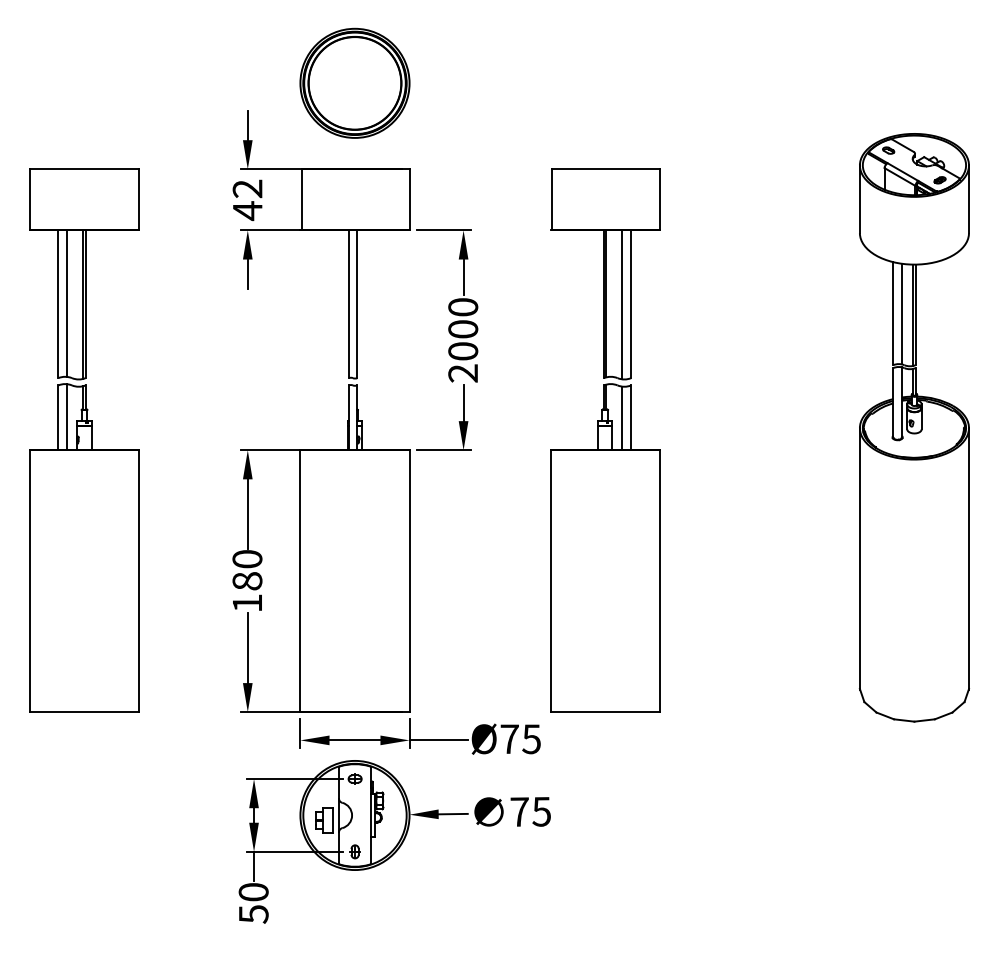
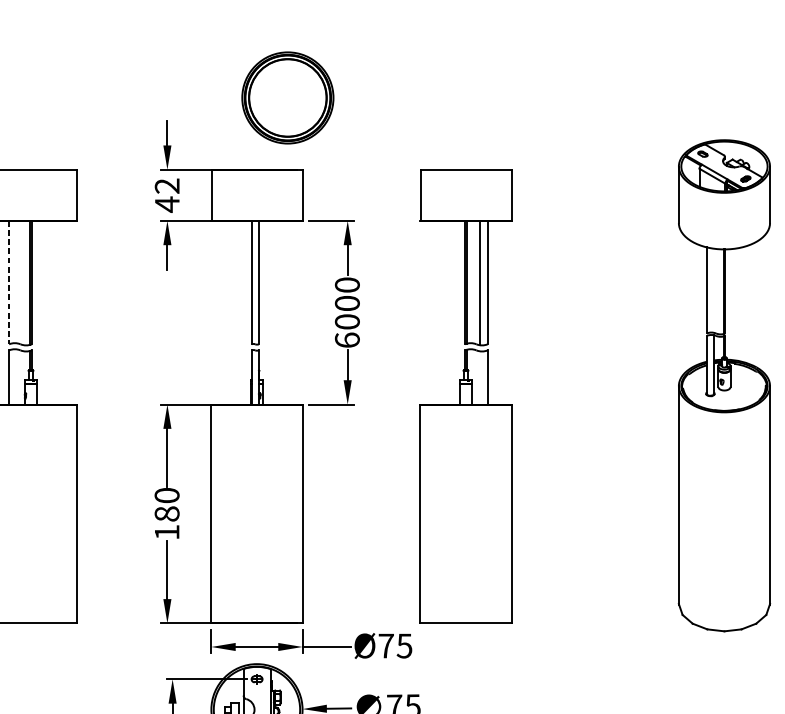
part: (354, 82) -> (287, 97), moved
line: (67, 303) -> (16, 281), removed
line: (58, 304) -> (9, 282), solid -> dashed
line: (902, 313) -> (714, 290), removed
text: (463, 373) -> (347, 340), 2000 -> 6000
line: (67, 417) -> (16, 377), removed
line: (622, 418) -> (480, 378), removed

